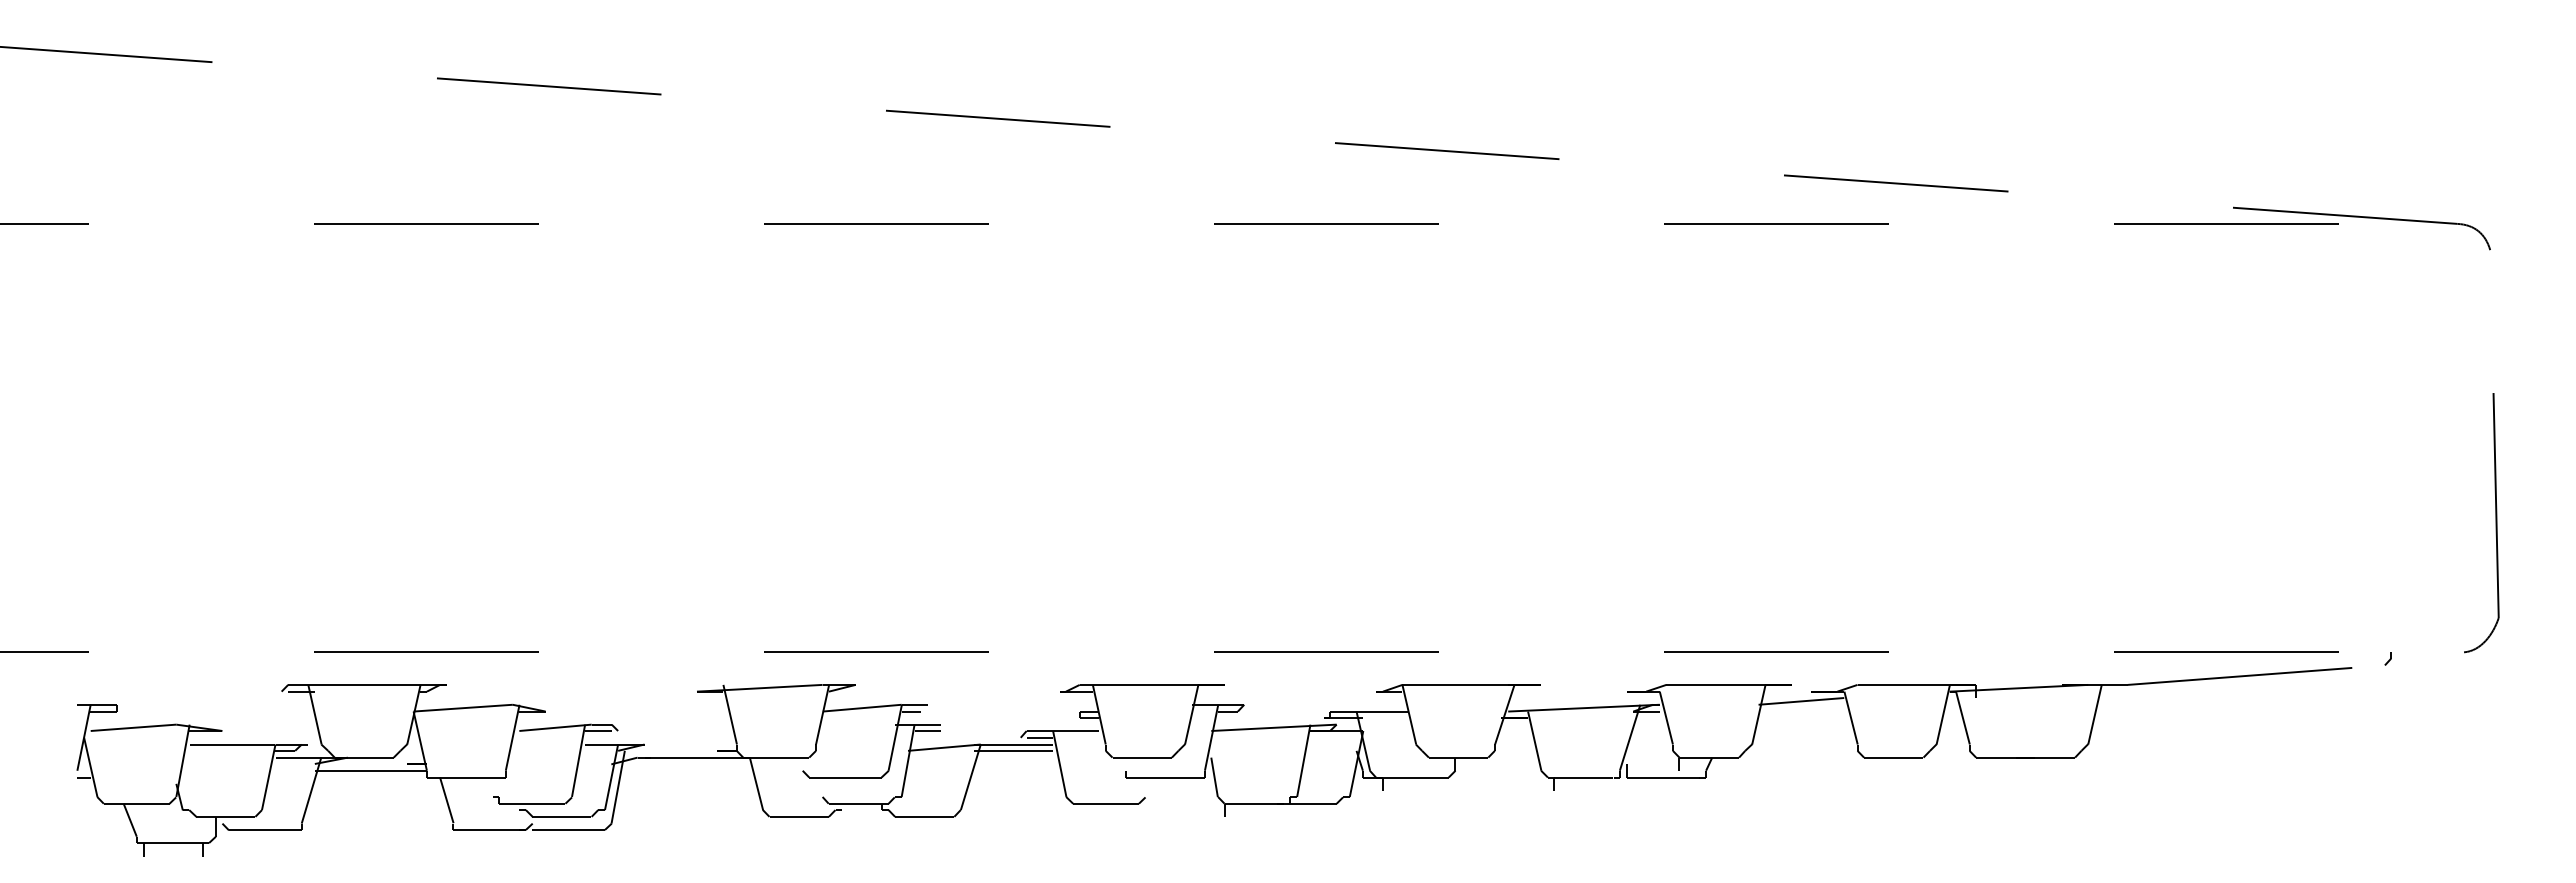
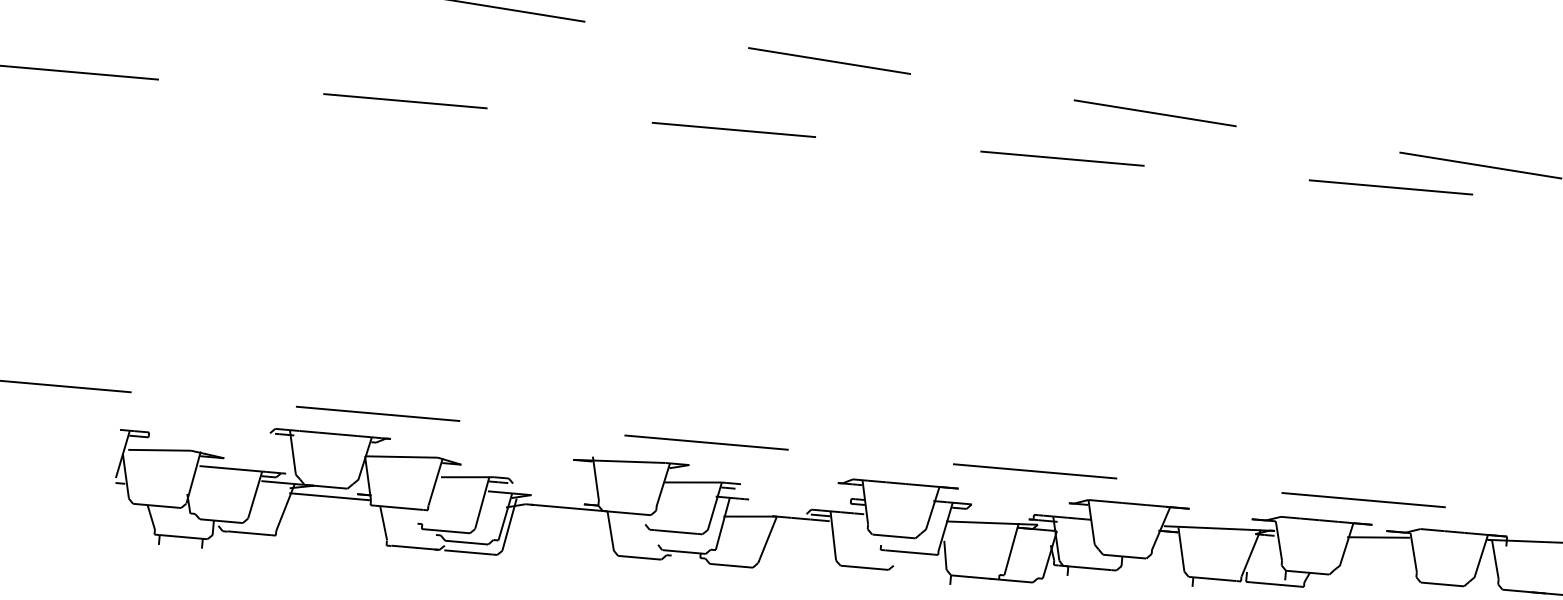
line: (927, 731) -> (738, 503), removed
line: (1013, 750) -> (800, 523), removed

